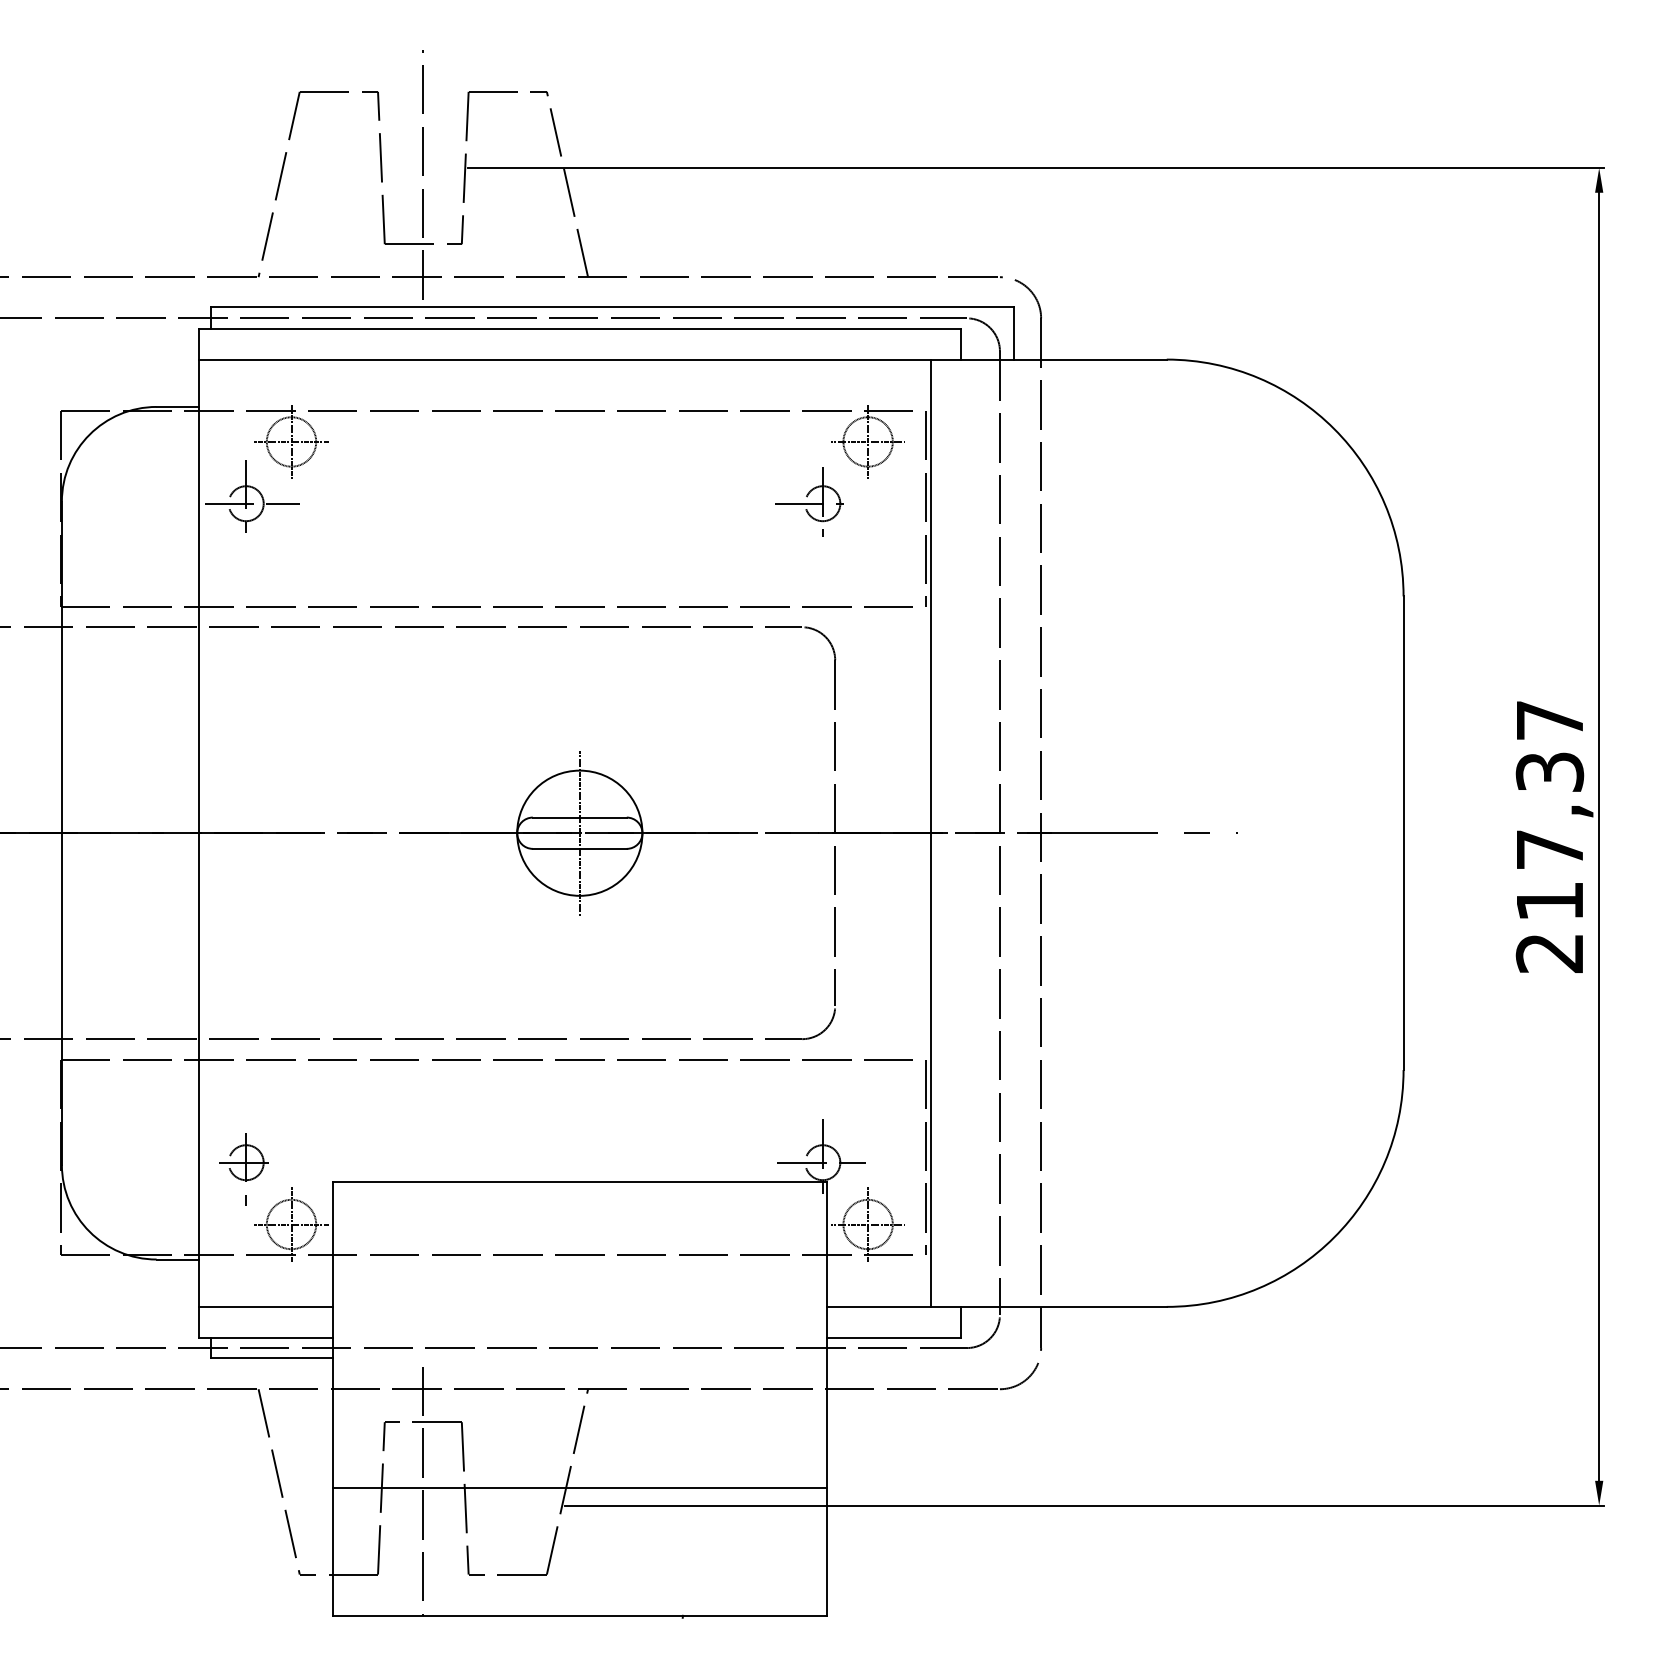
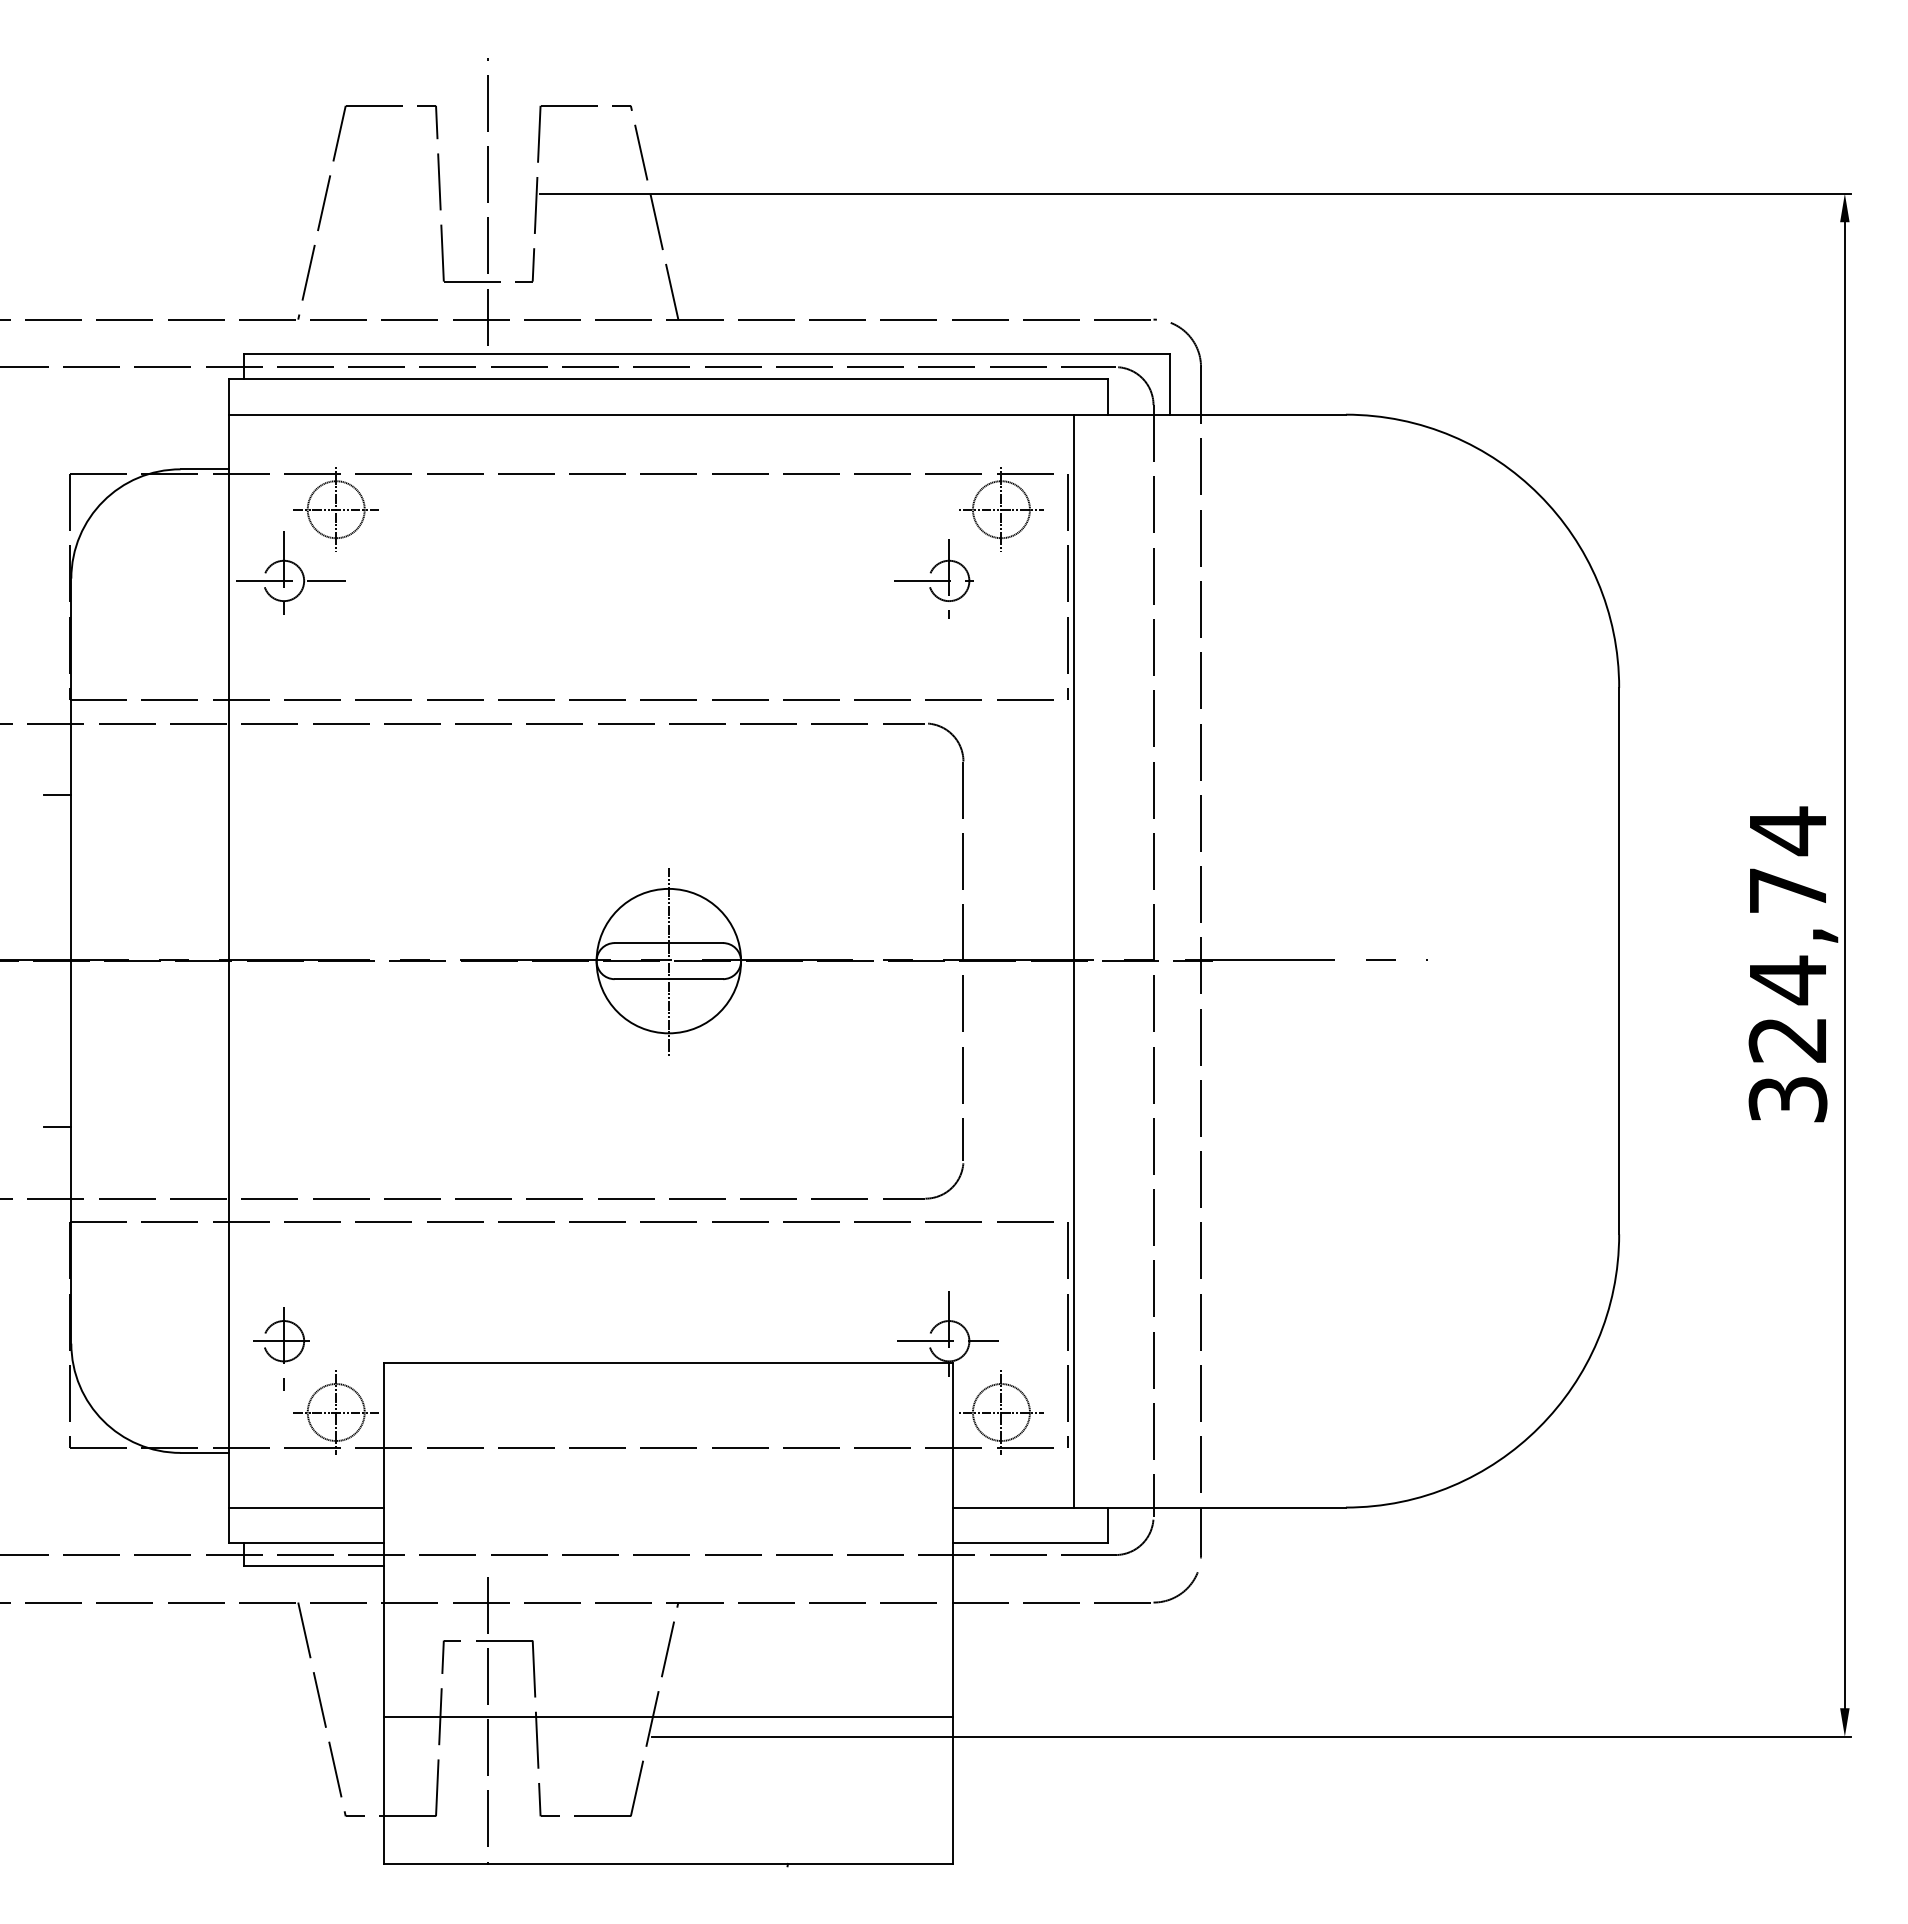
line: (49, 688) -> (57, 794), added
text: (1549, 836) -> (1787, 964), 217,37 -> 324,74
line: (49, 977) -> (57, 1127), added

